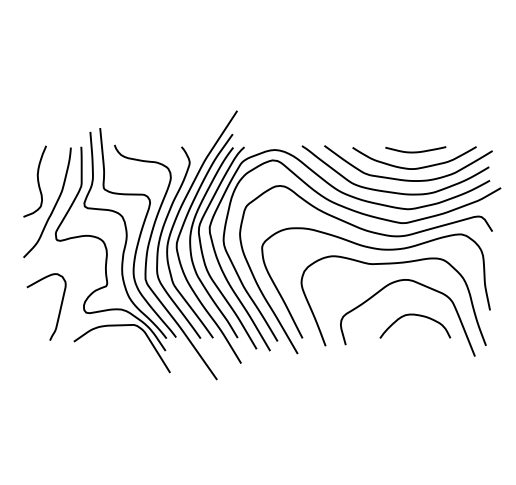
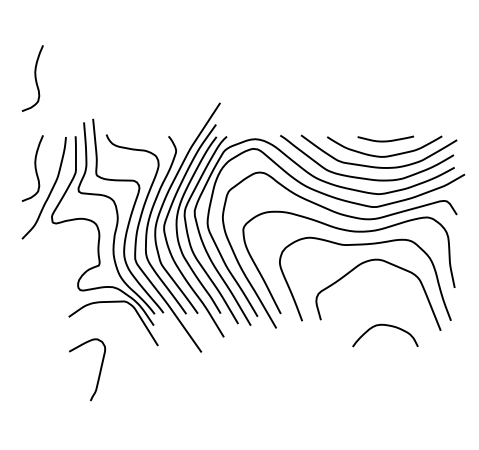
curve: (36, 84) -> (34, 78), added
curve: (59, 307) -> (99, 370), moved
curve: (416, 316) -> (386, 326), moved

